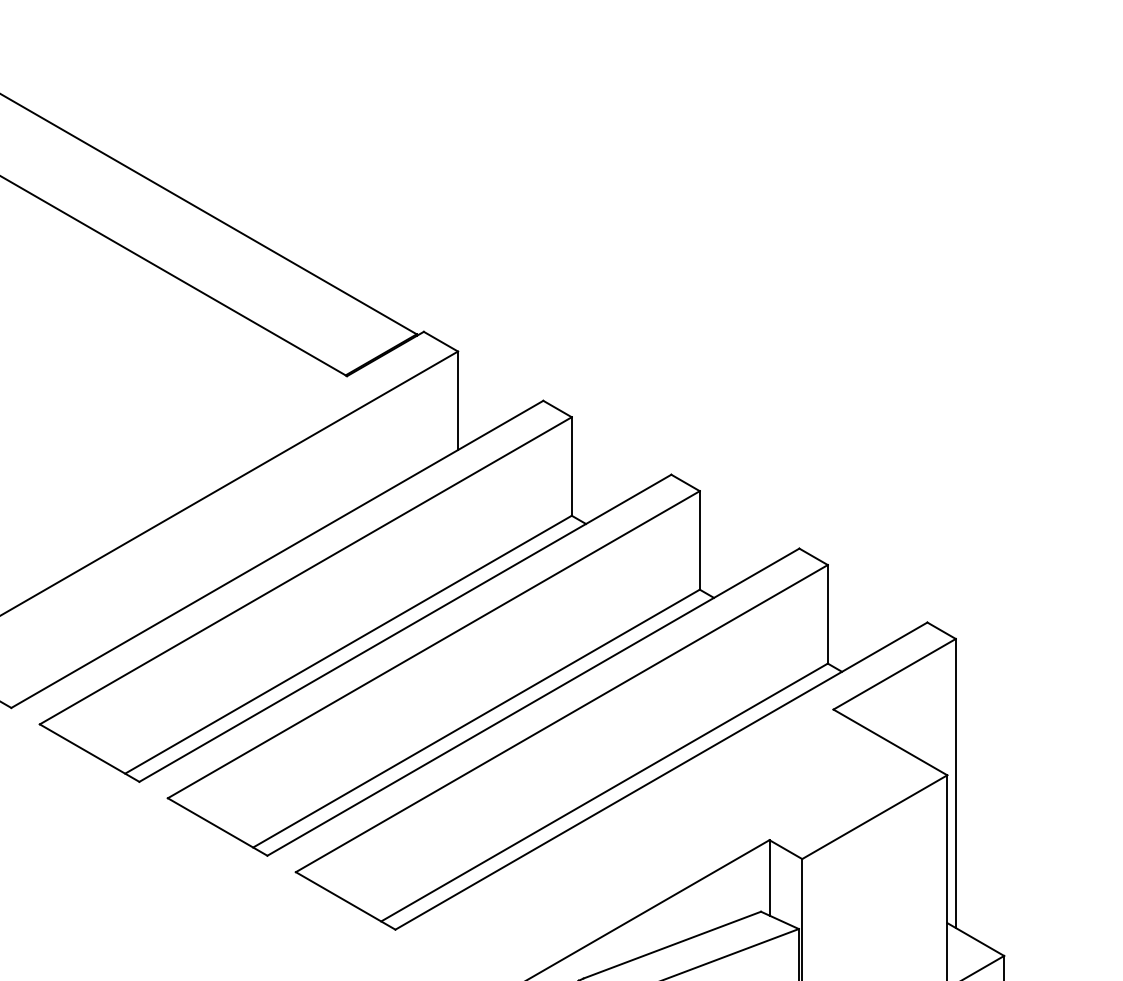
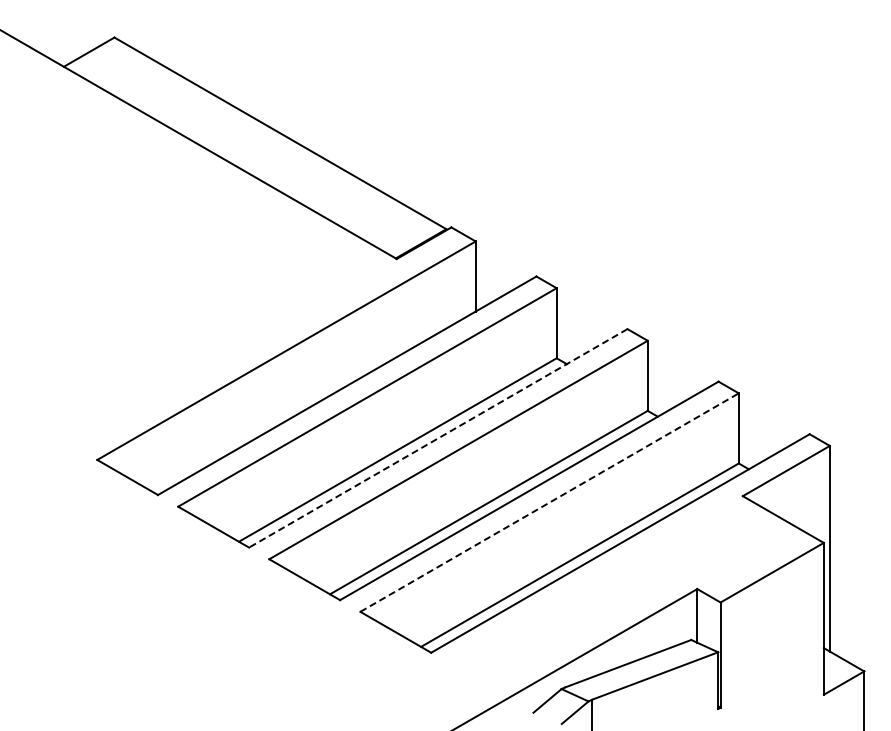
line: (404, 628) -> (437, 438), solid -> dashed
line: (563, 718) -> (550, 502), solid -> dashed

